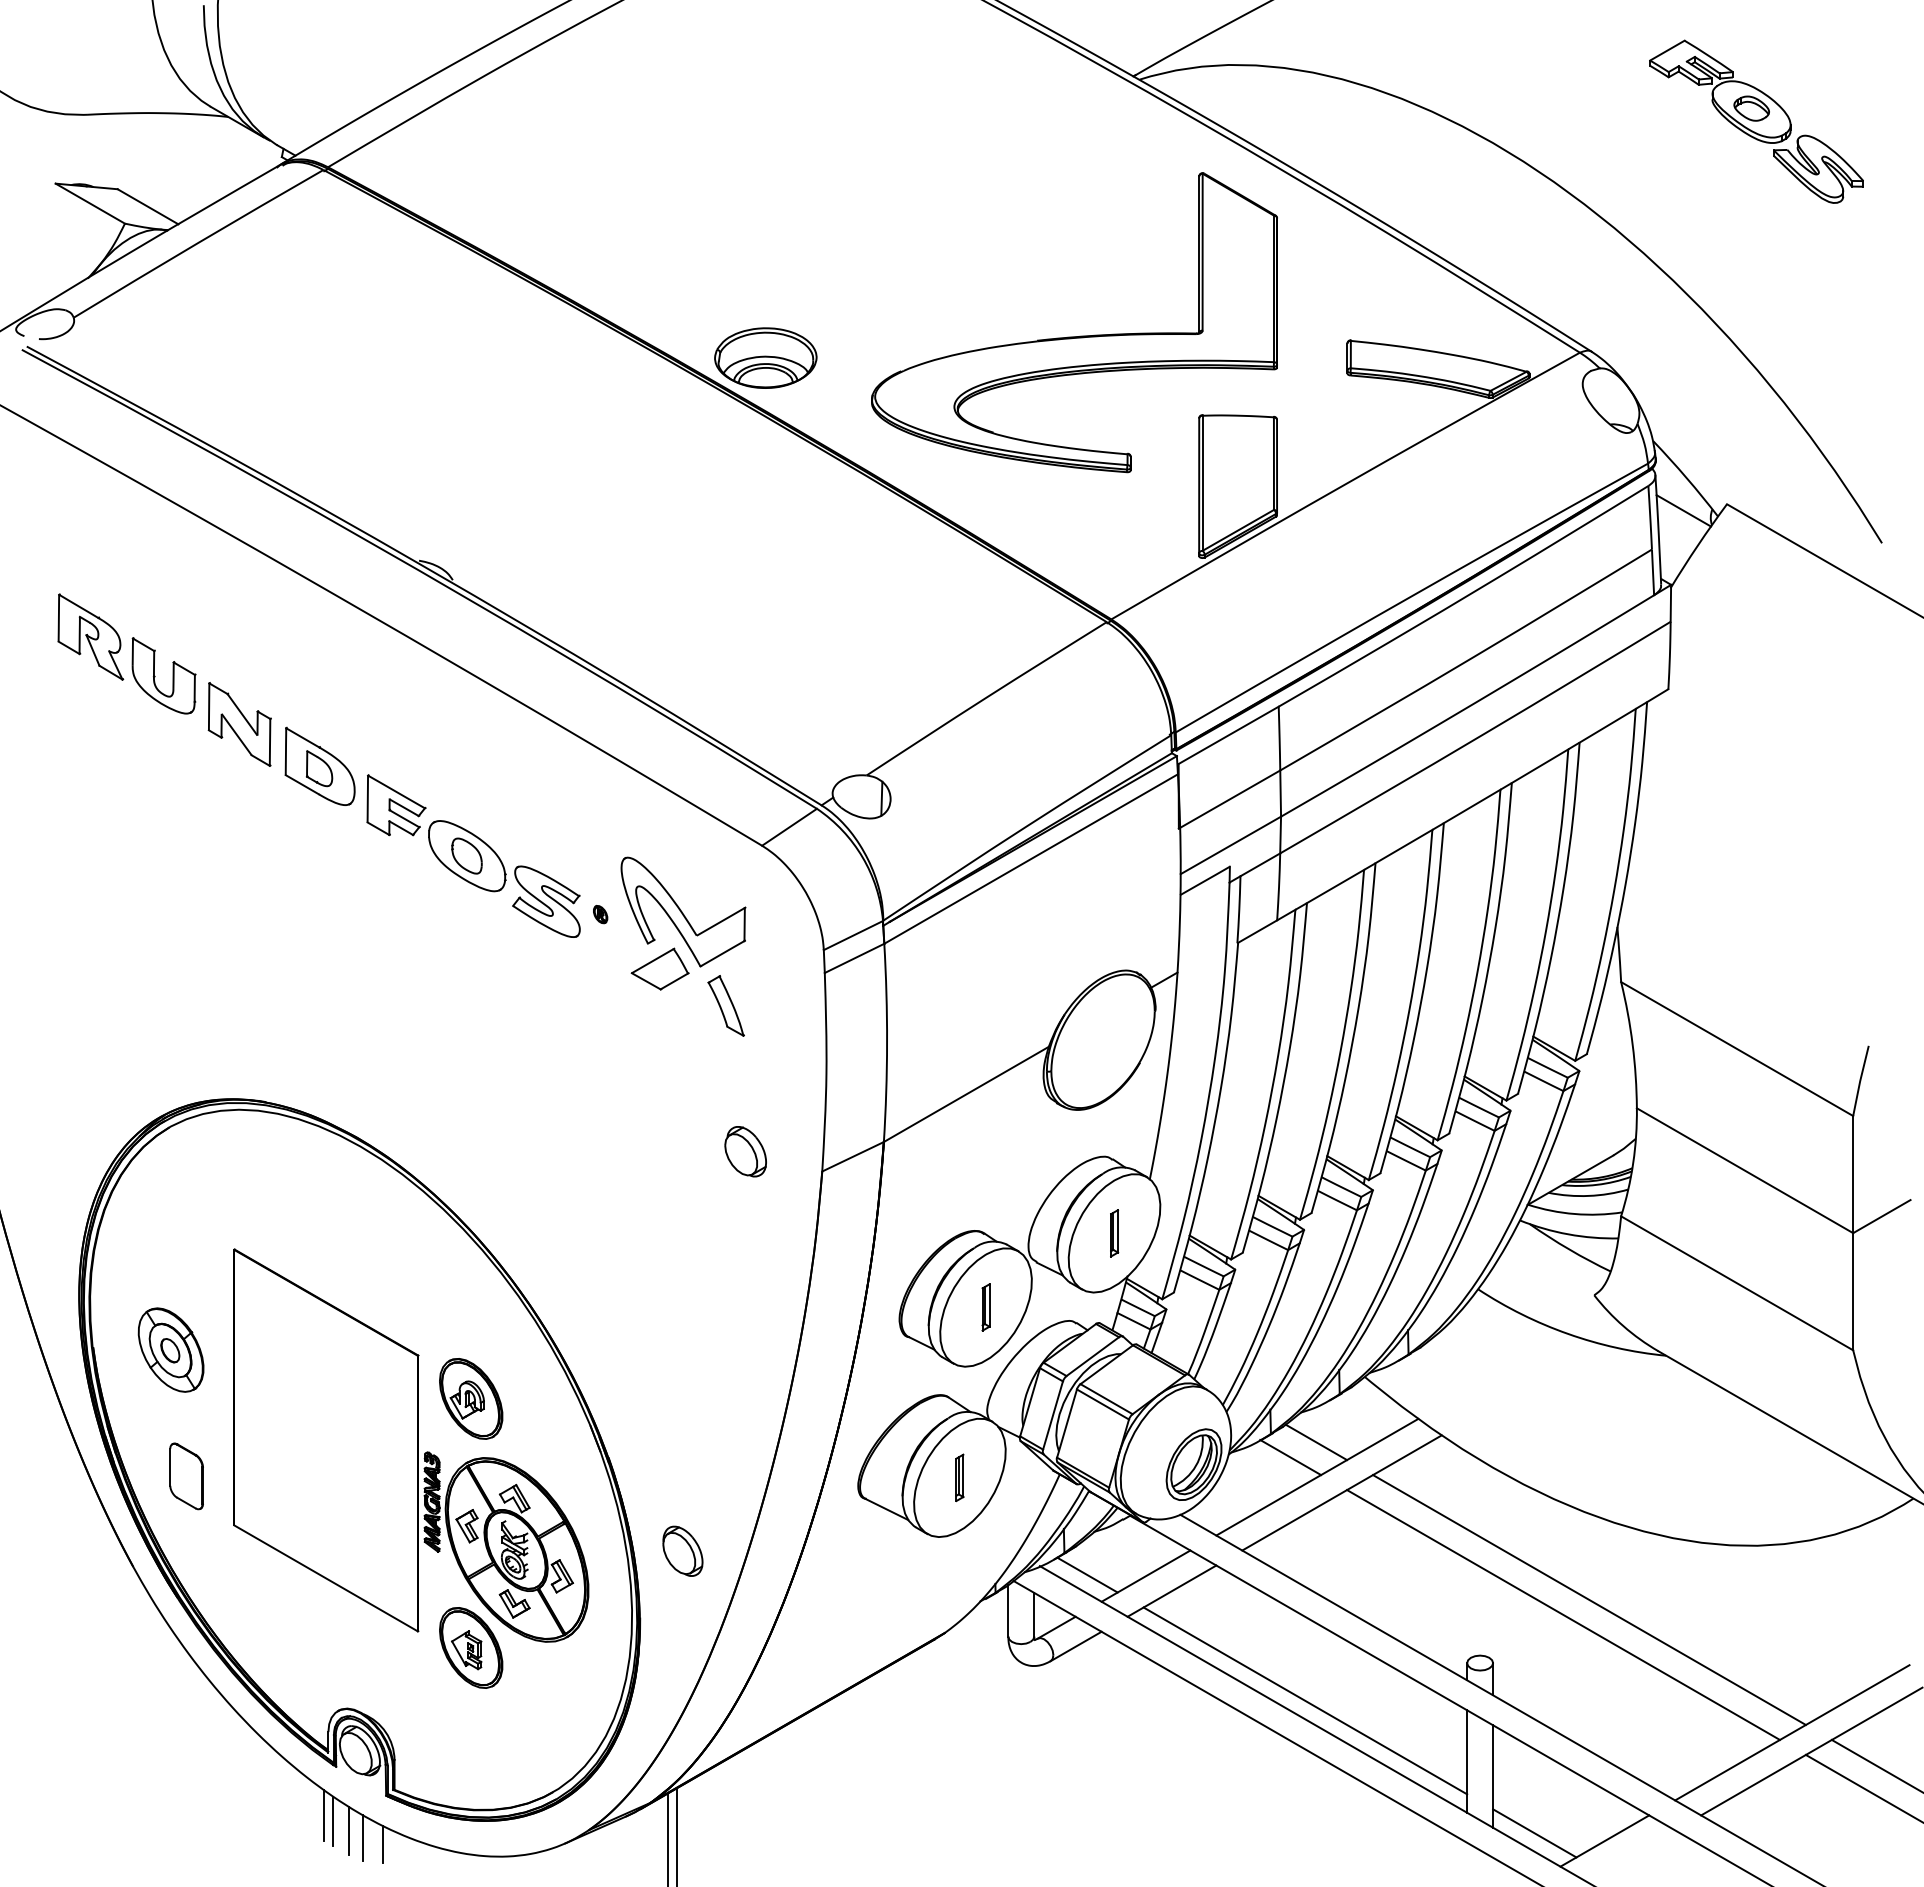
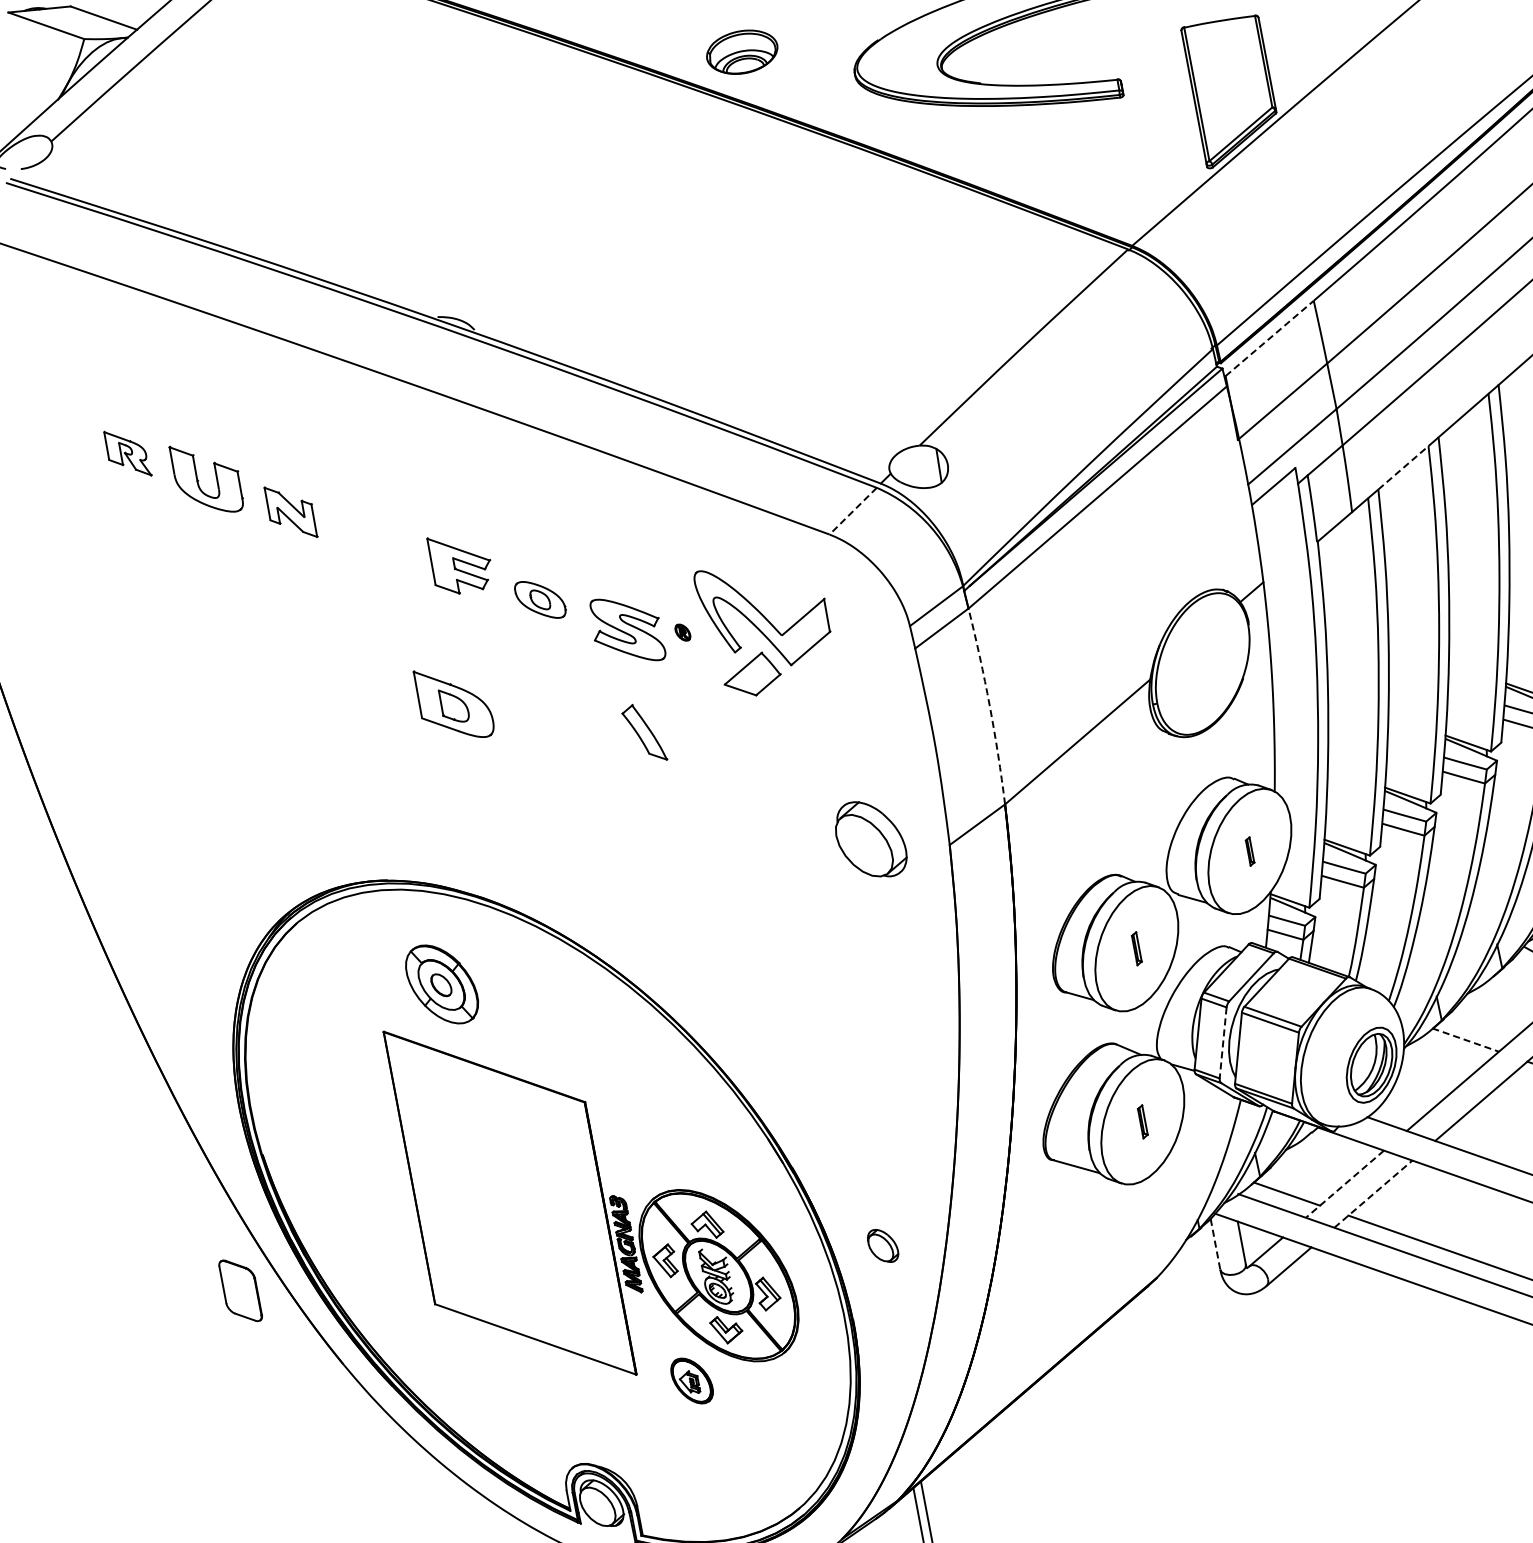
part: (765, 357) -> (741, 51), size x0.7
part: (90, 636) -> (127, 453), size x0.6
part: (239, 724) -> (290, 512), size x0.7
line: (1228, 735) -> (1269, 338), solid -> dashed
part: (319, 765) -> (453, 702), moved
line: (789, 827) -> (853, 511), solid -> dashed
part: (467, 856) -> (540, 600), size x0.6
line: (1335, 886) -> (1403, 467), solid -> dashed
part: (725, 1005) -> (643, 733), moved
arc: (887, 1042) -> (990, 705), solid -> dashed
part: (745, 1151) -> (870, 839), size x1.6
part: (1114, 1233) -> (1249, 851), size x0.6
part: (985, 1307) -> (1136, 948), size x0.7
part: (170, 1349) -> (441, 984), moved
part: (471, 1398) -> (645, 1134), removed
line: (1053, 1415) -> (1223, 1042), solid -> dashed
line: (1316, 1442) -> (1488, 1020), removed
line: (1291, 1457) -> (1466, 1039), solid -> dashed
part: (186, 1476) -> (240, 1290), moved
part: (959, 1477) -> (1142, 1121), size x0.7
part: (682, 1550) -> (882, 1245), size x0.7
line: (1145, 1576) -> (1344, 1184), solid -> dashed
line: (1172, 1590) -> (1373, 1193), solid -> dashed
line: (1008, 1610) -> (1215, 1243), solid -> dashed
part: (471, 1647) -> (692, 1380), size x0.6

